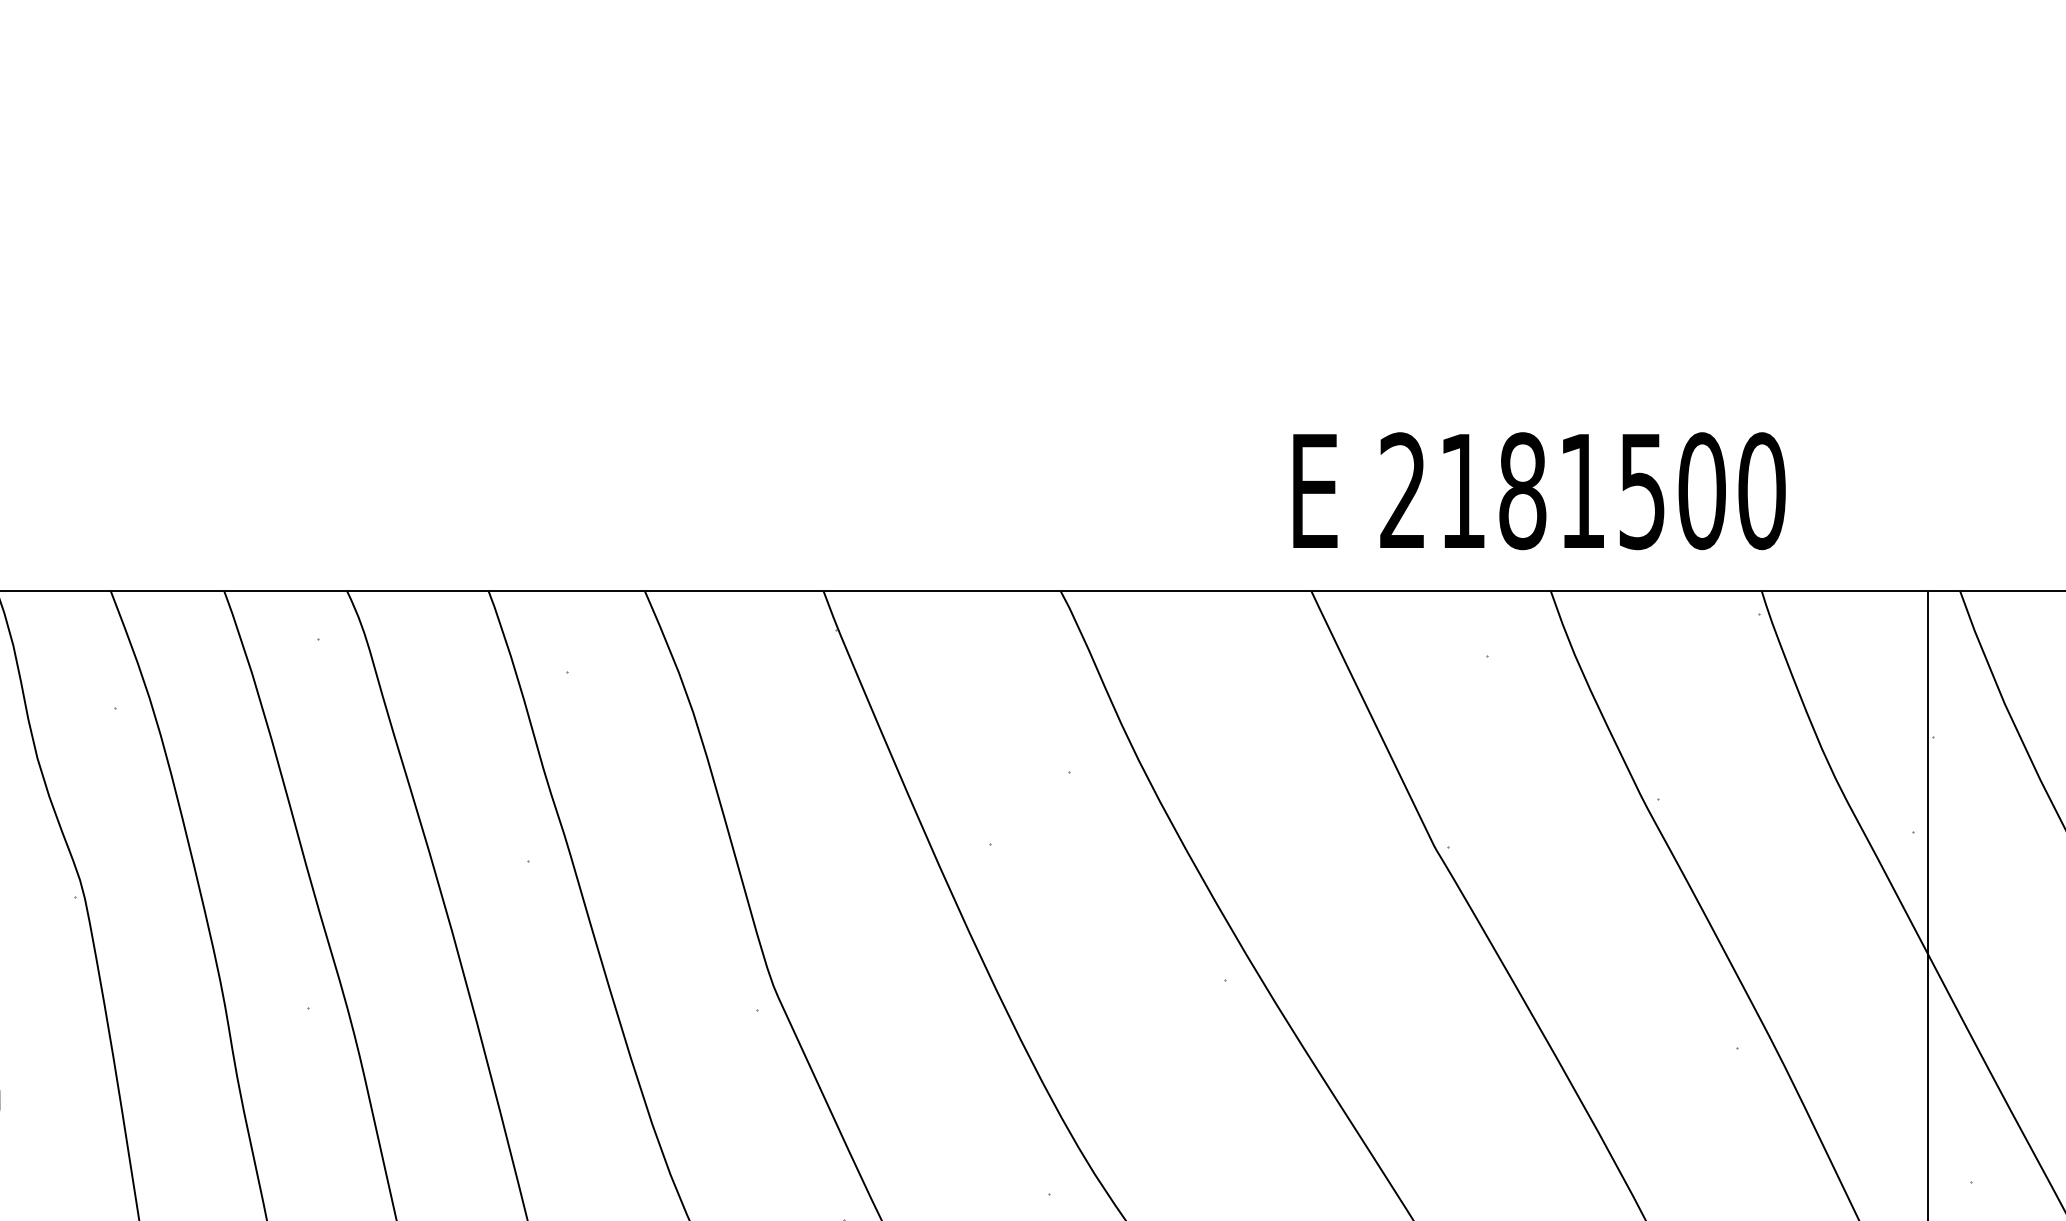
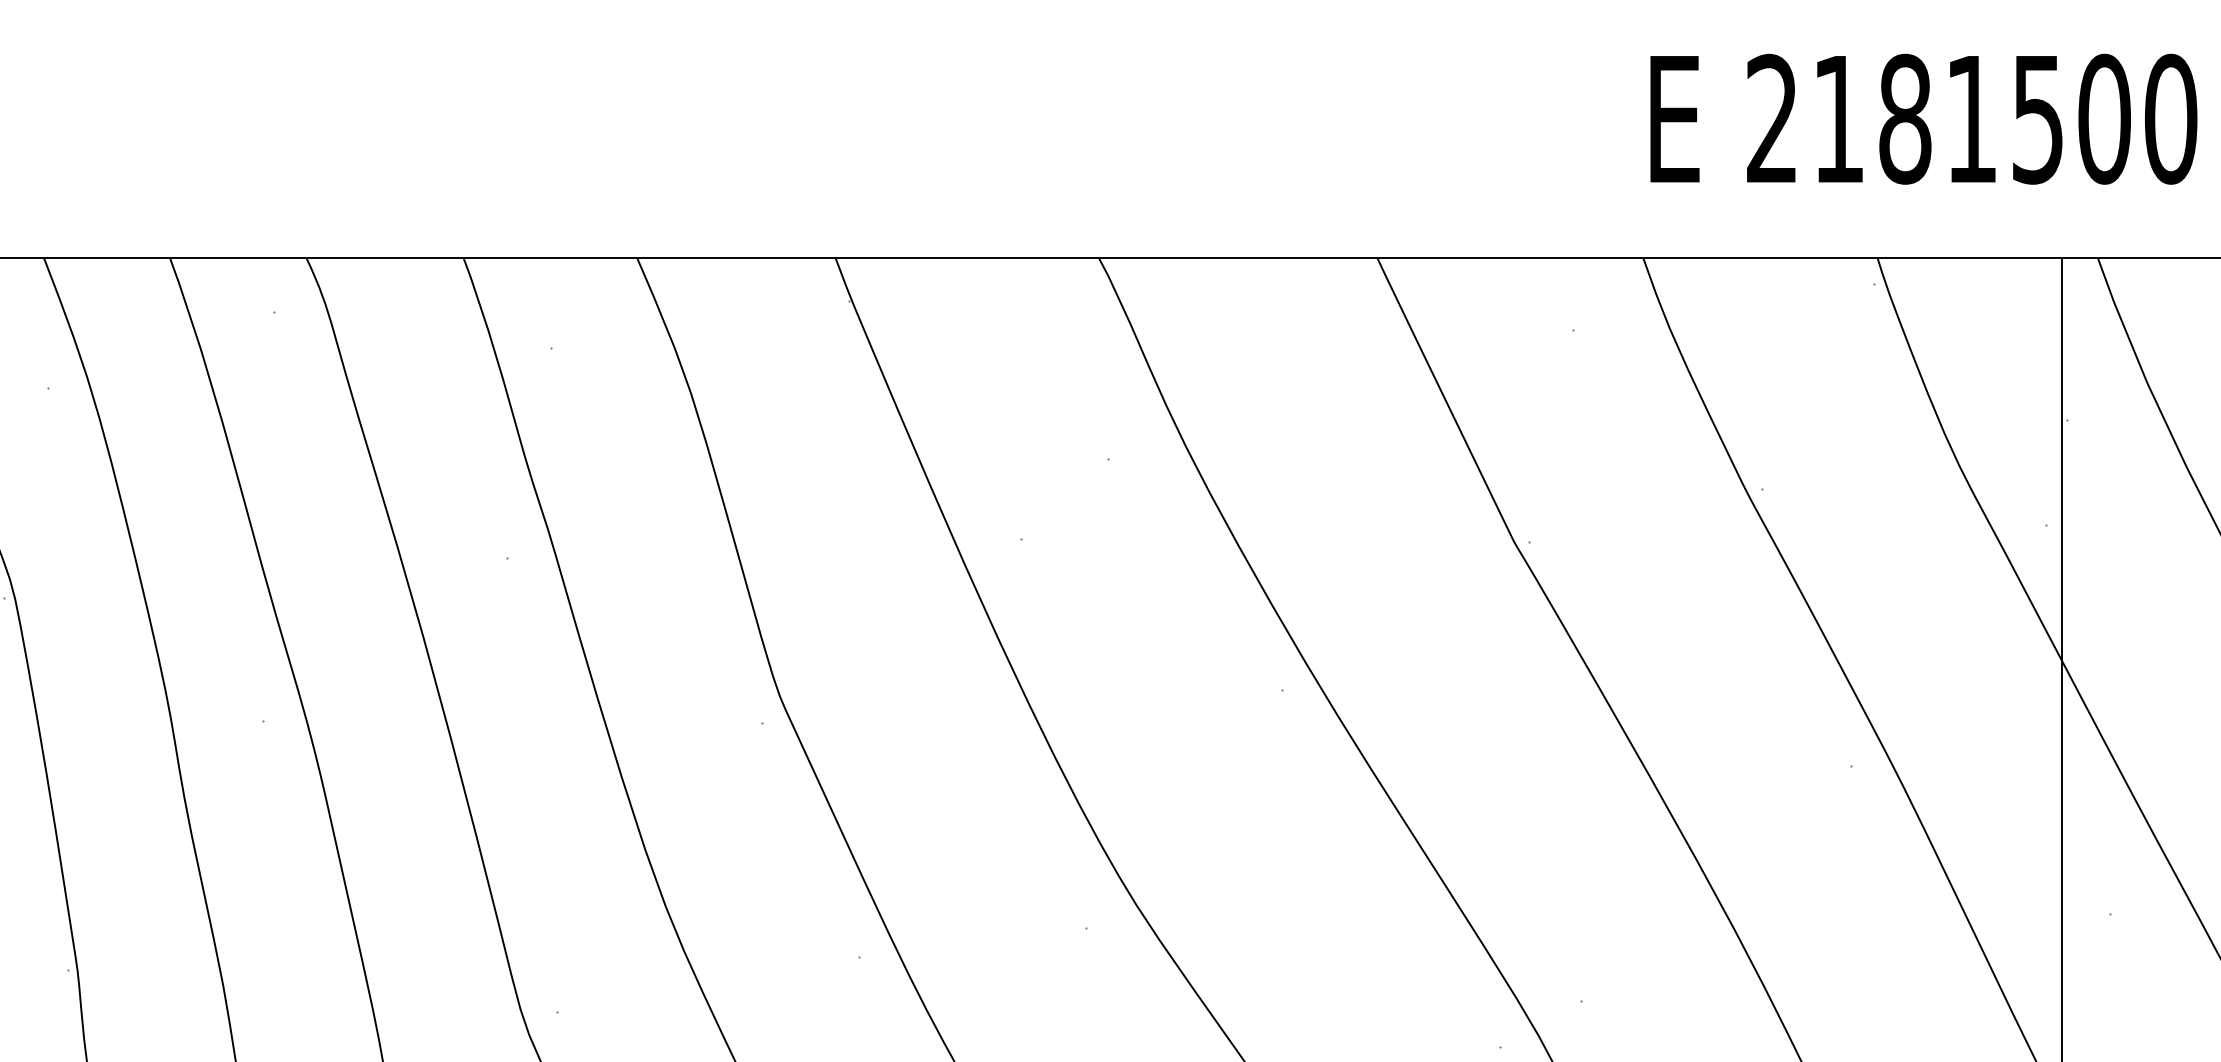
text: (1539, 491) -> (1923, 119), moved

